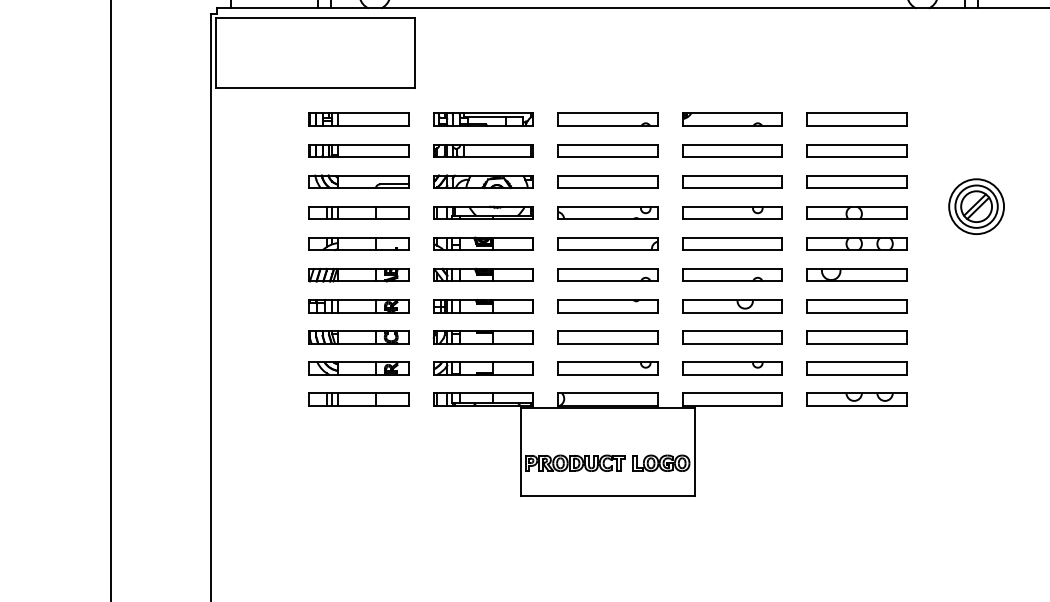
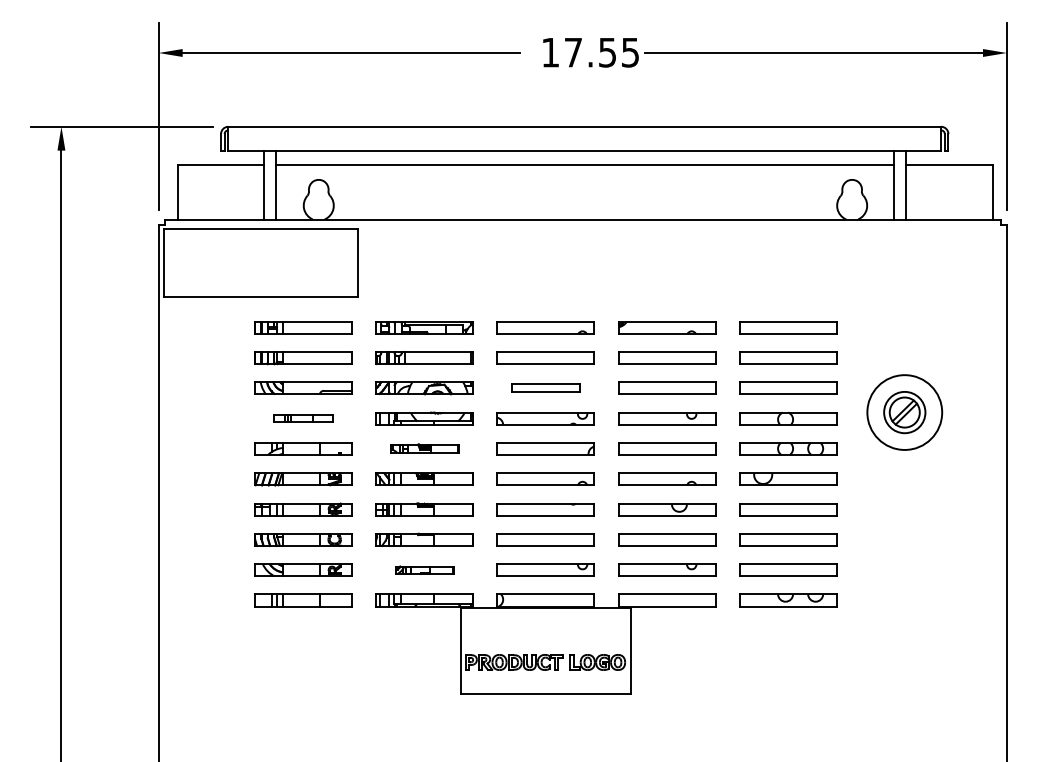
part: (607, 180) -> (545, 387), size x0.7
circle: (976, 206) -> (904, 412), size x1.4
part: (359, 212) -> (303, 418), size x0.6
part: (483, 243) -> (424, 448), size x0.7
part: (483, 368) -> (424, 570), size x0.6

